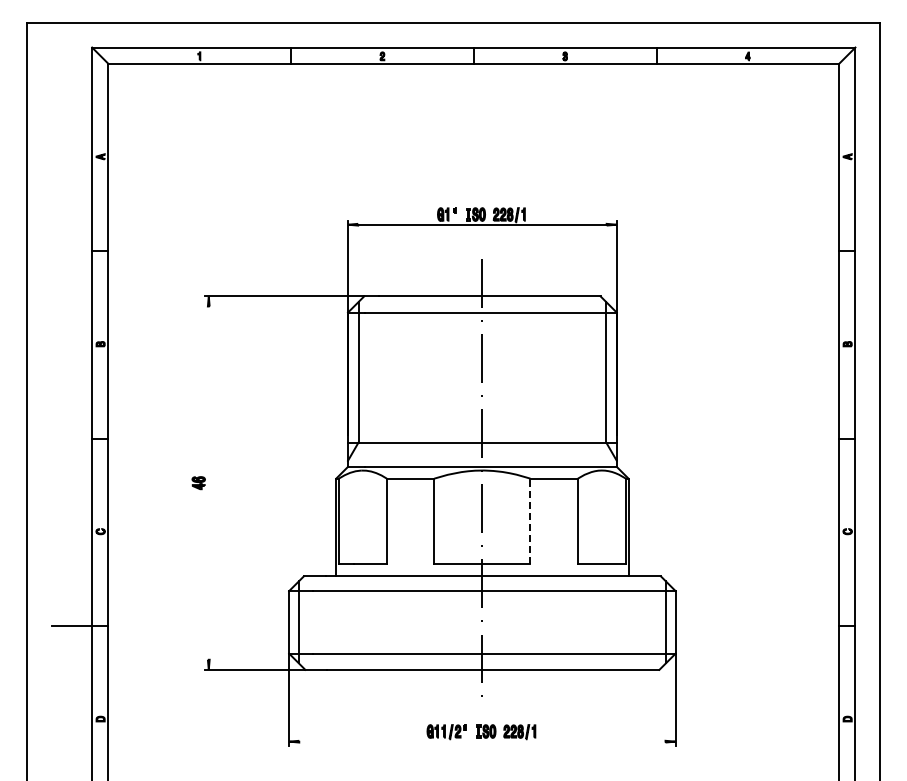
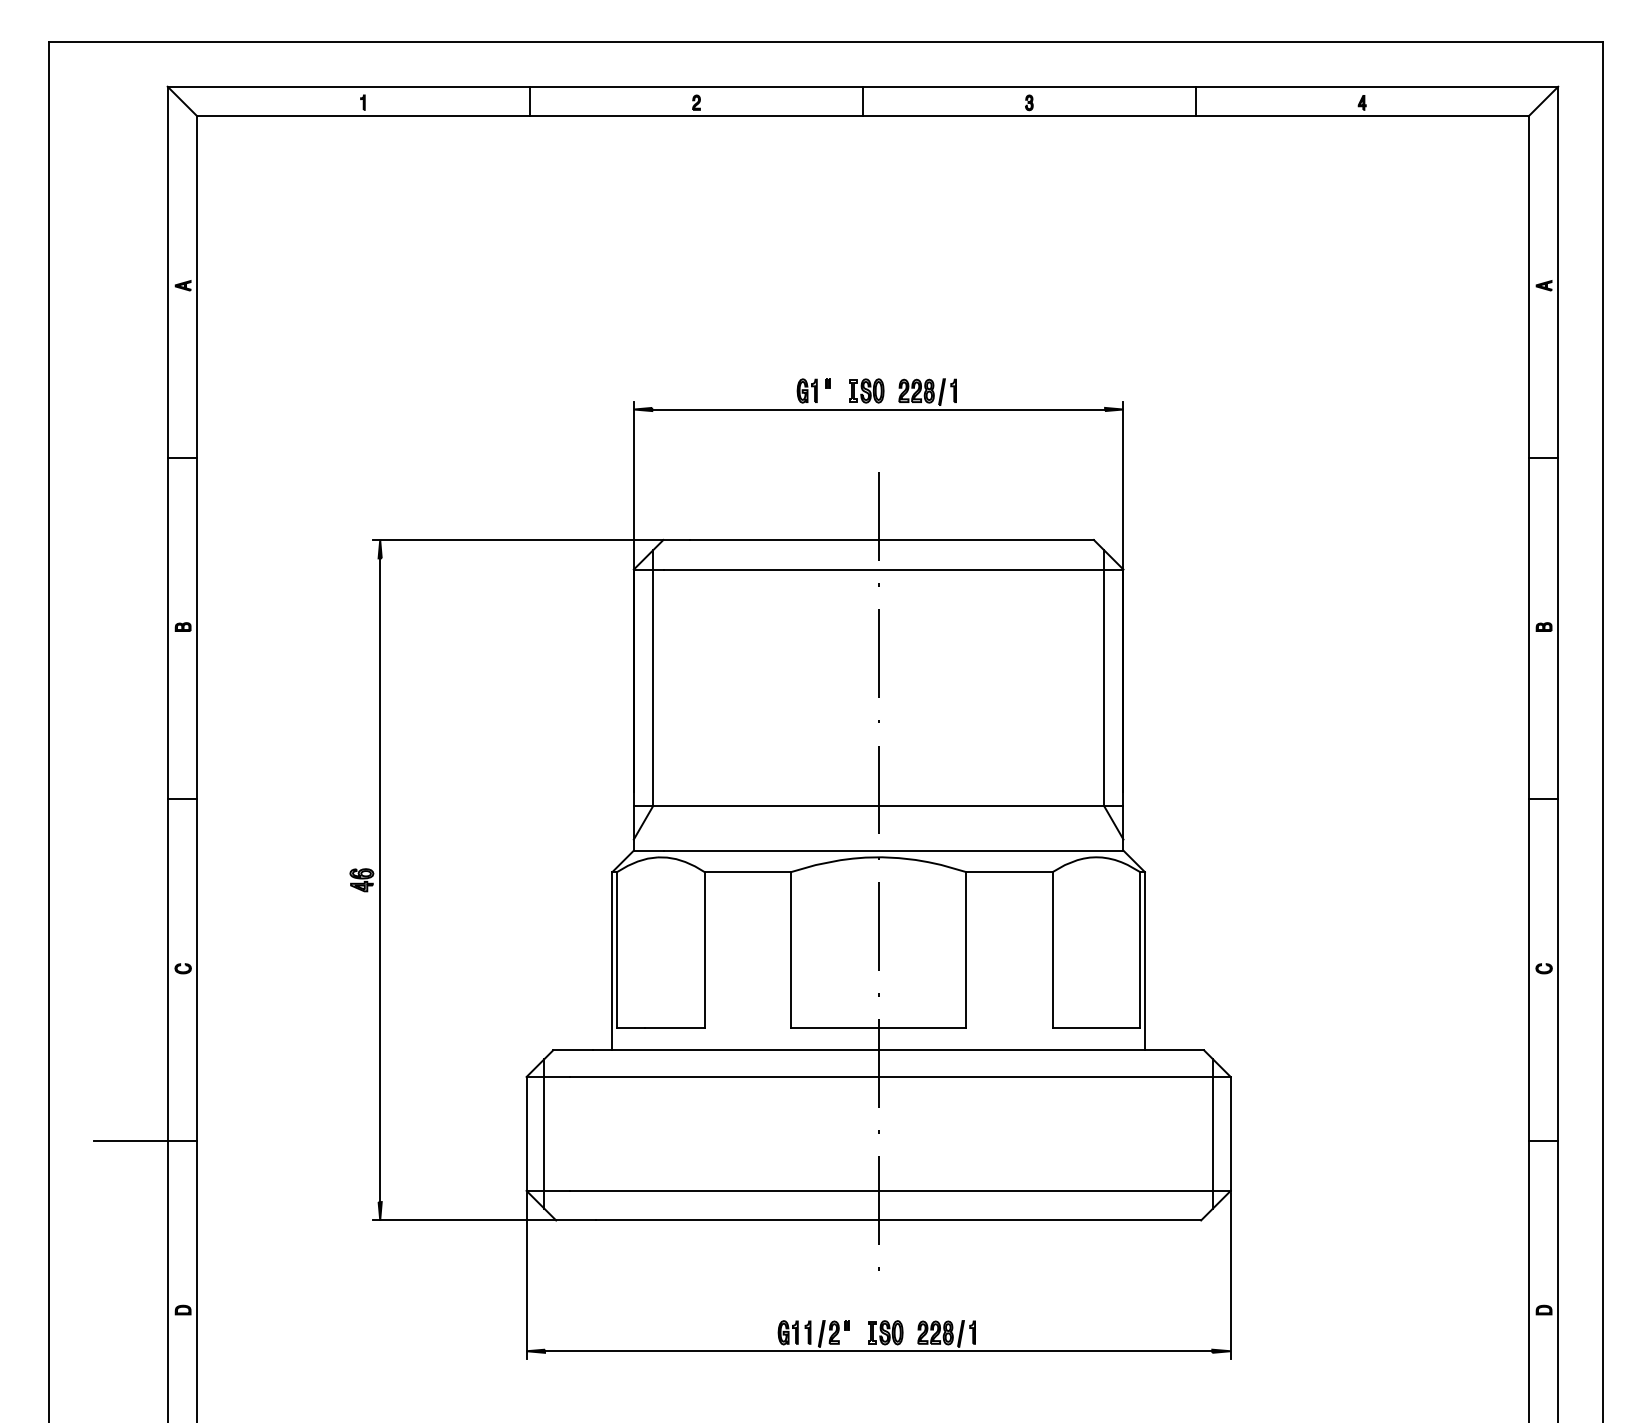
line: (208, 482) -> (379, 879), added
line: (530, 521) -> (966, 950), dashed -> solid
line: (482, 741) -> (878, 1350), added

